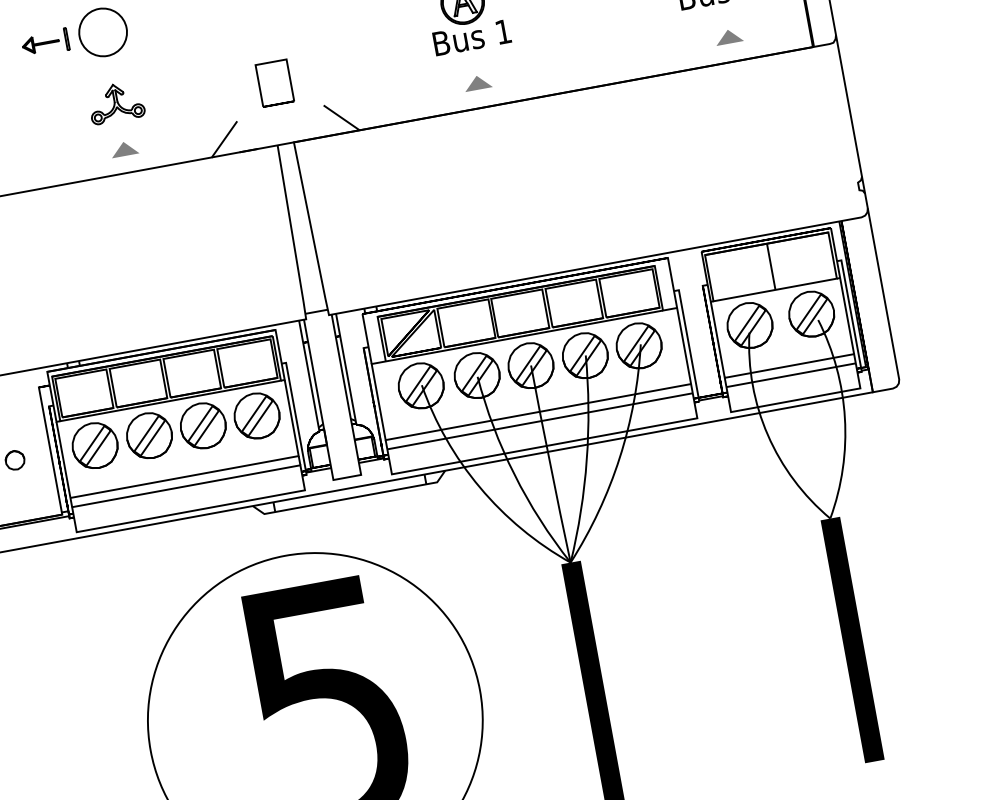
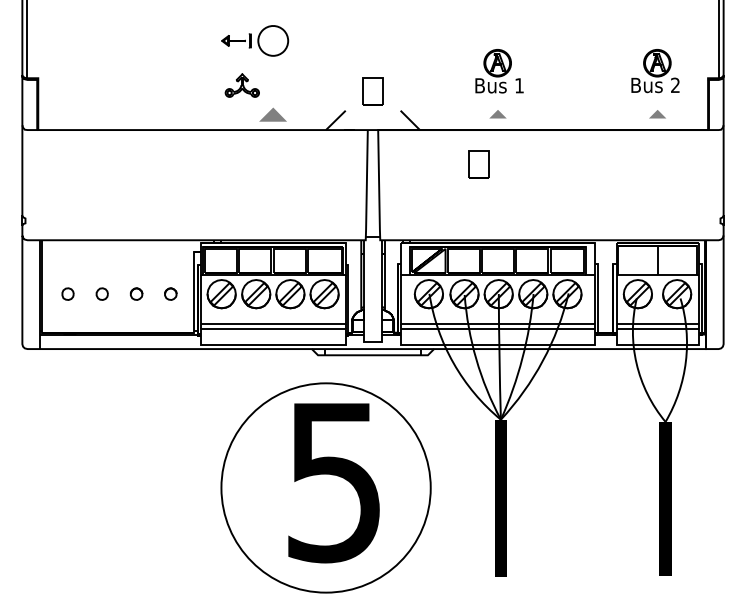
part: (114, 102) -> (241, 85), moved
part: (125, 149) -> (273, 115), size x1.6
part: (461, 167) -> (478, 164), added

